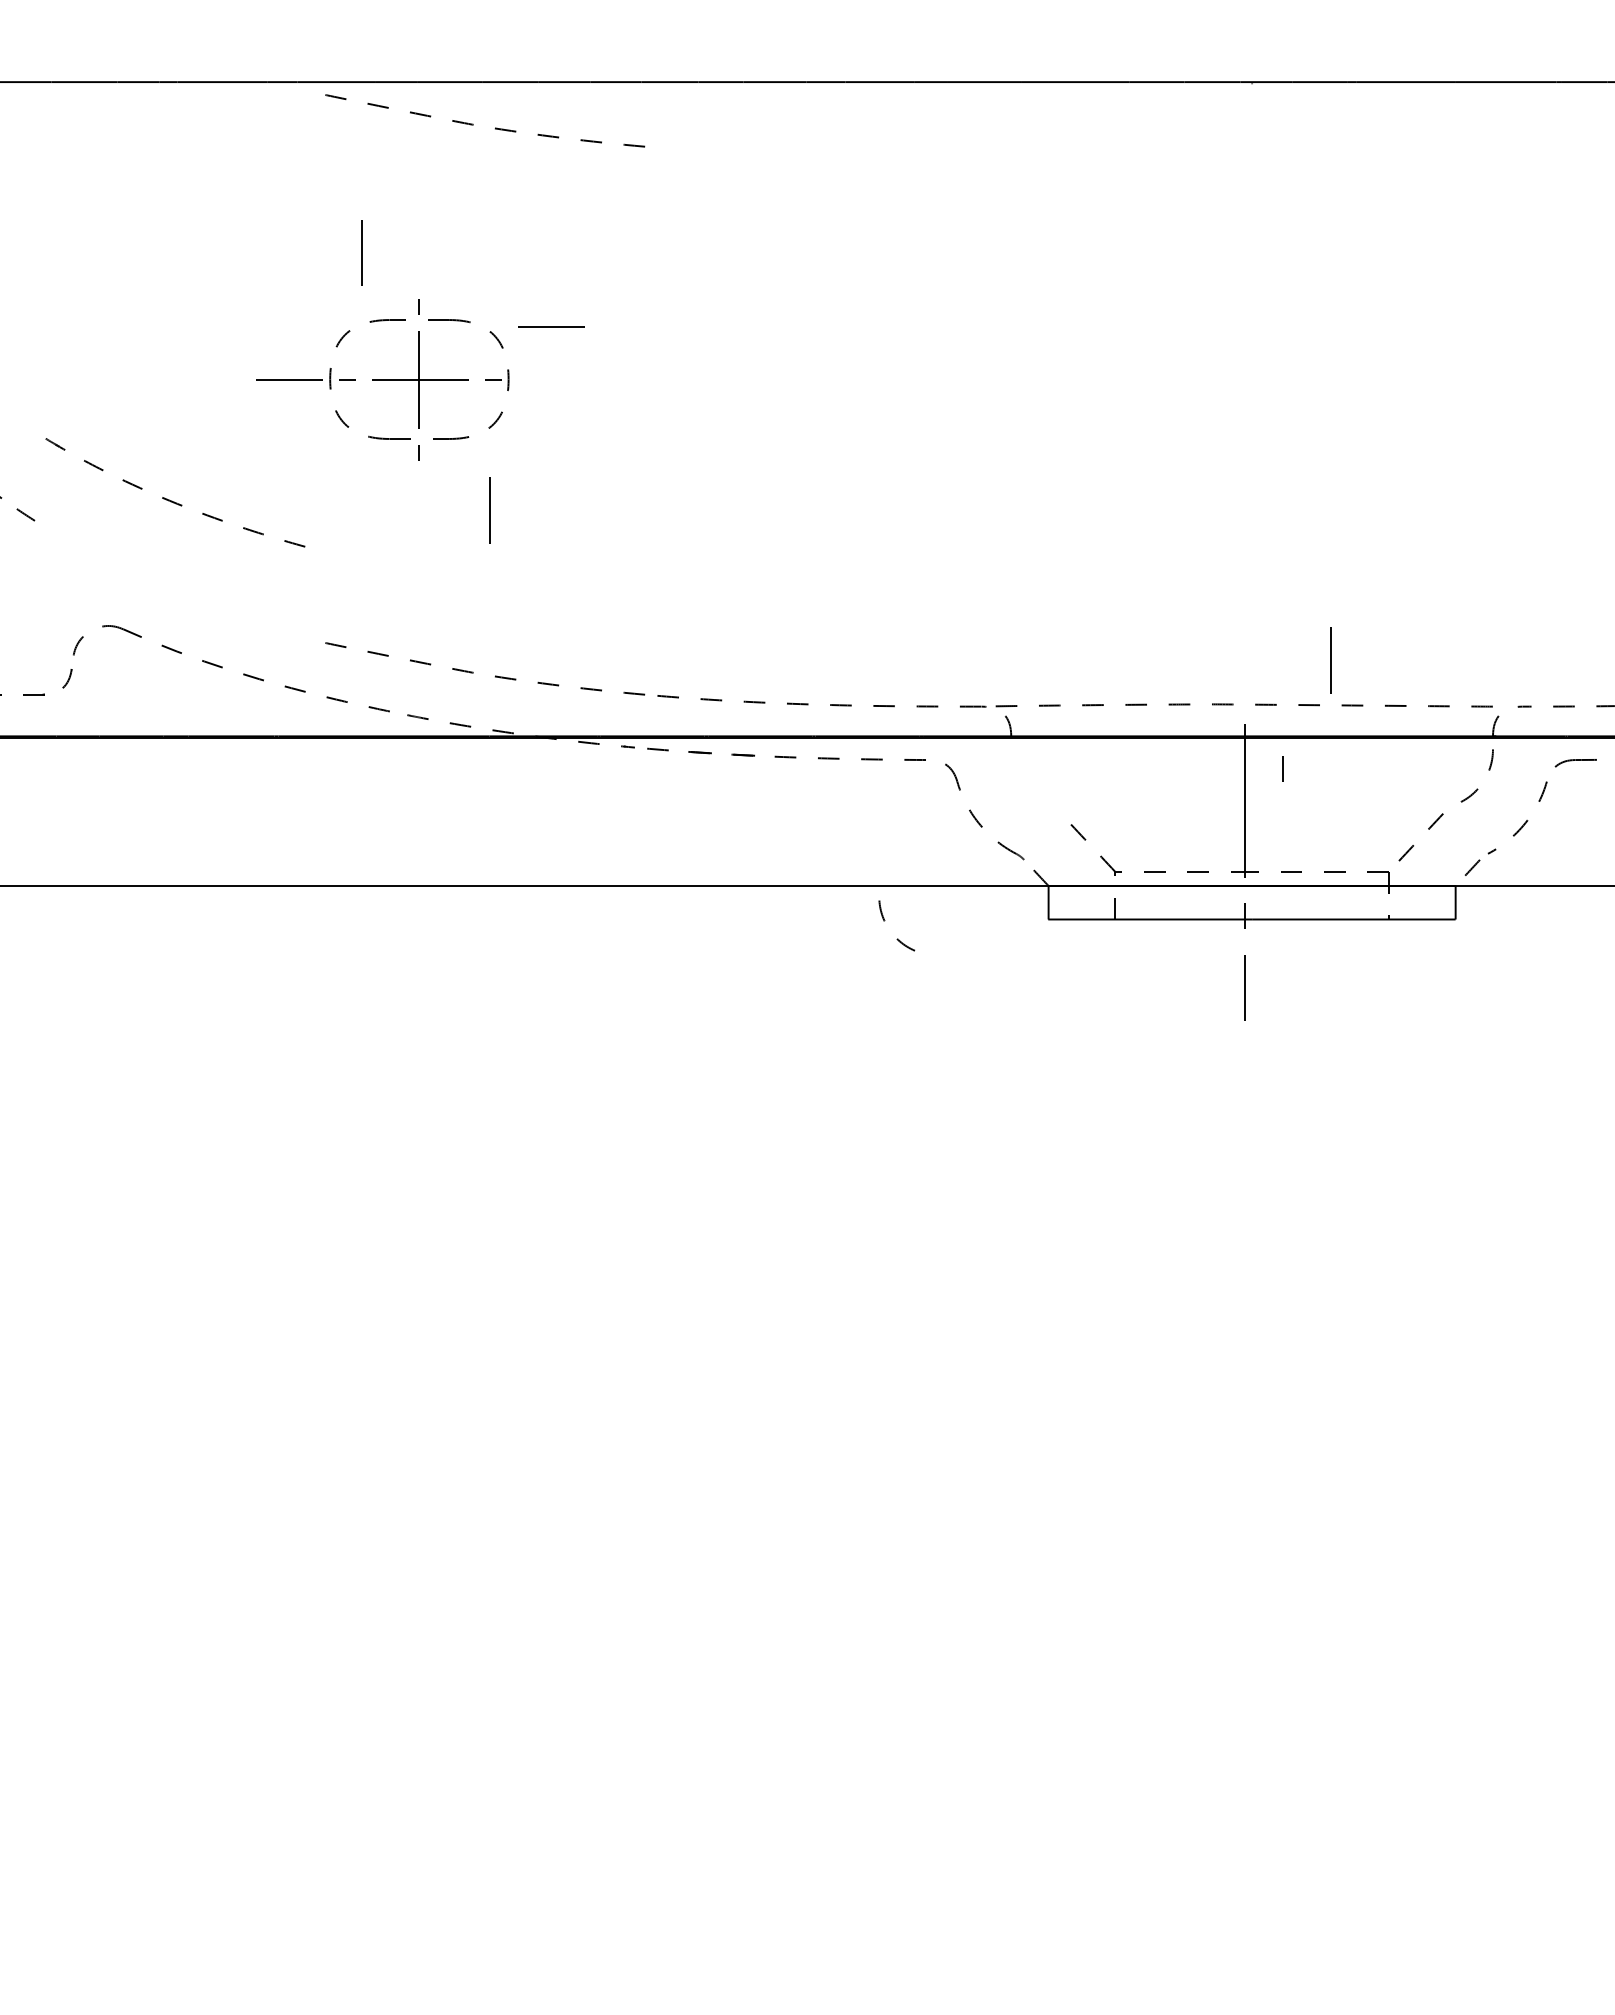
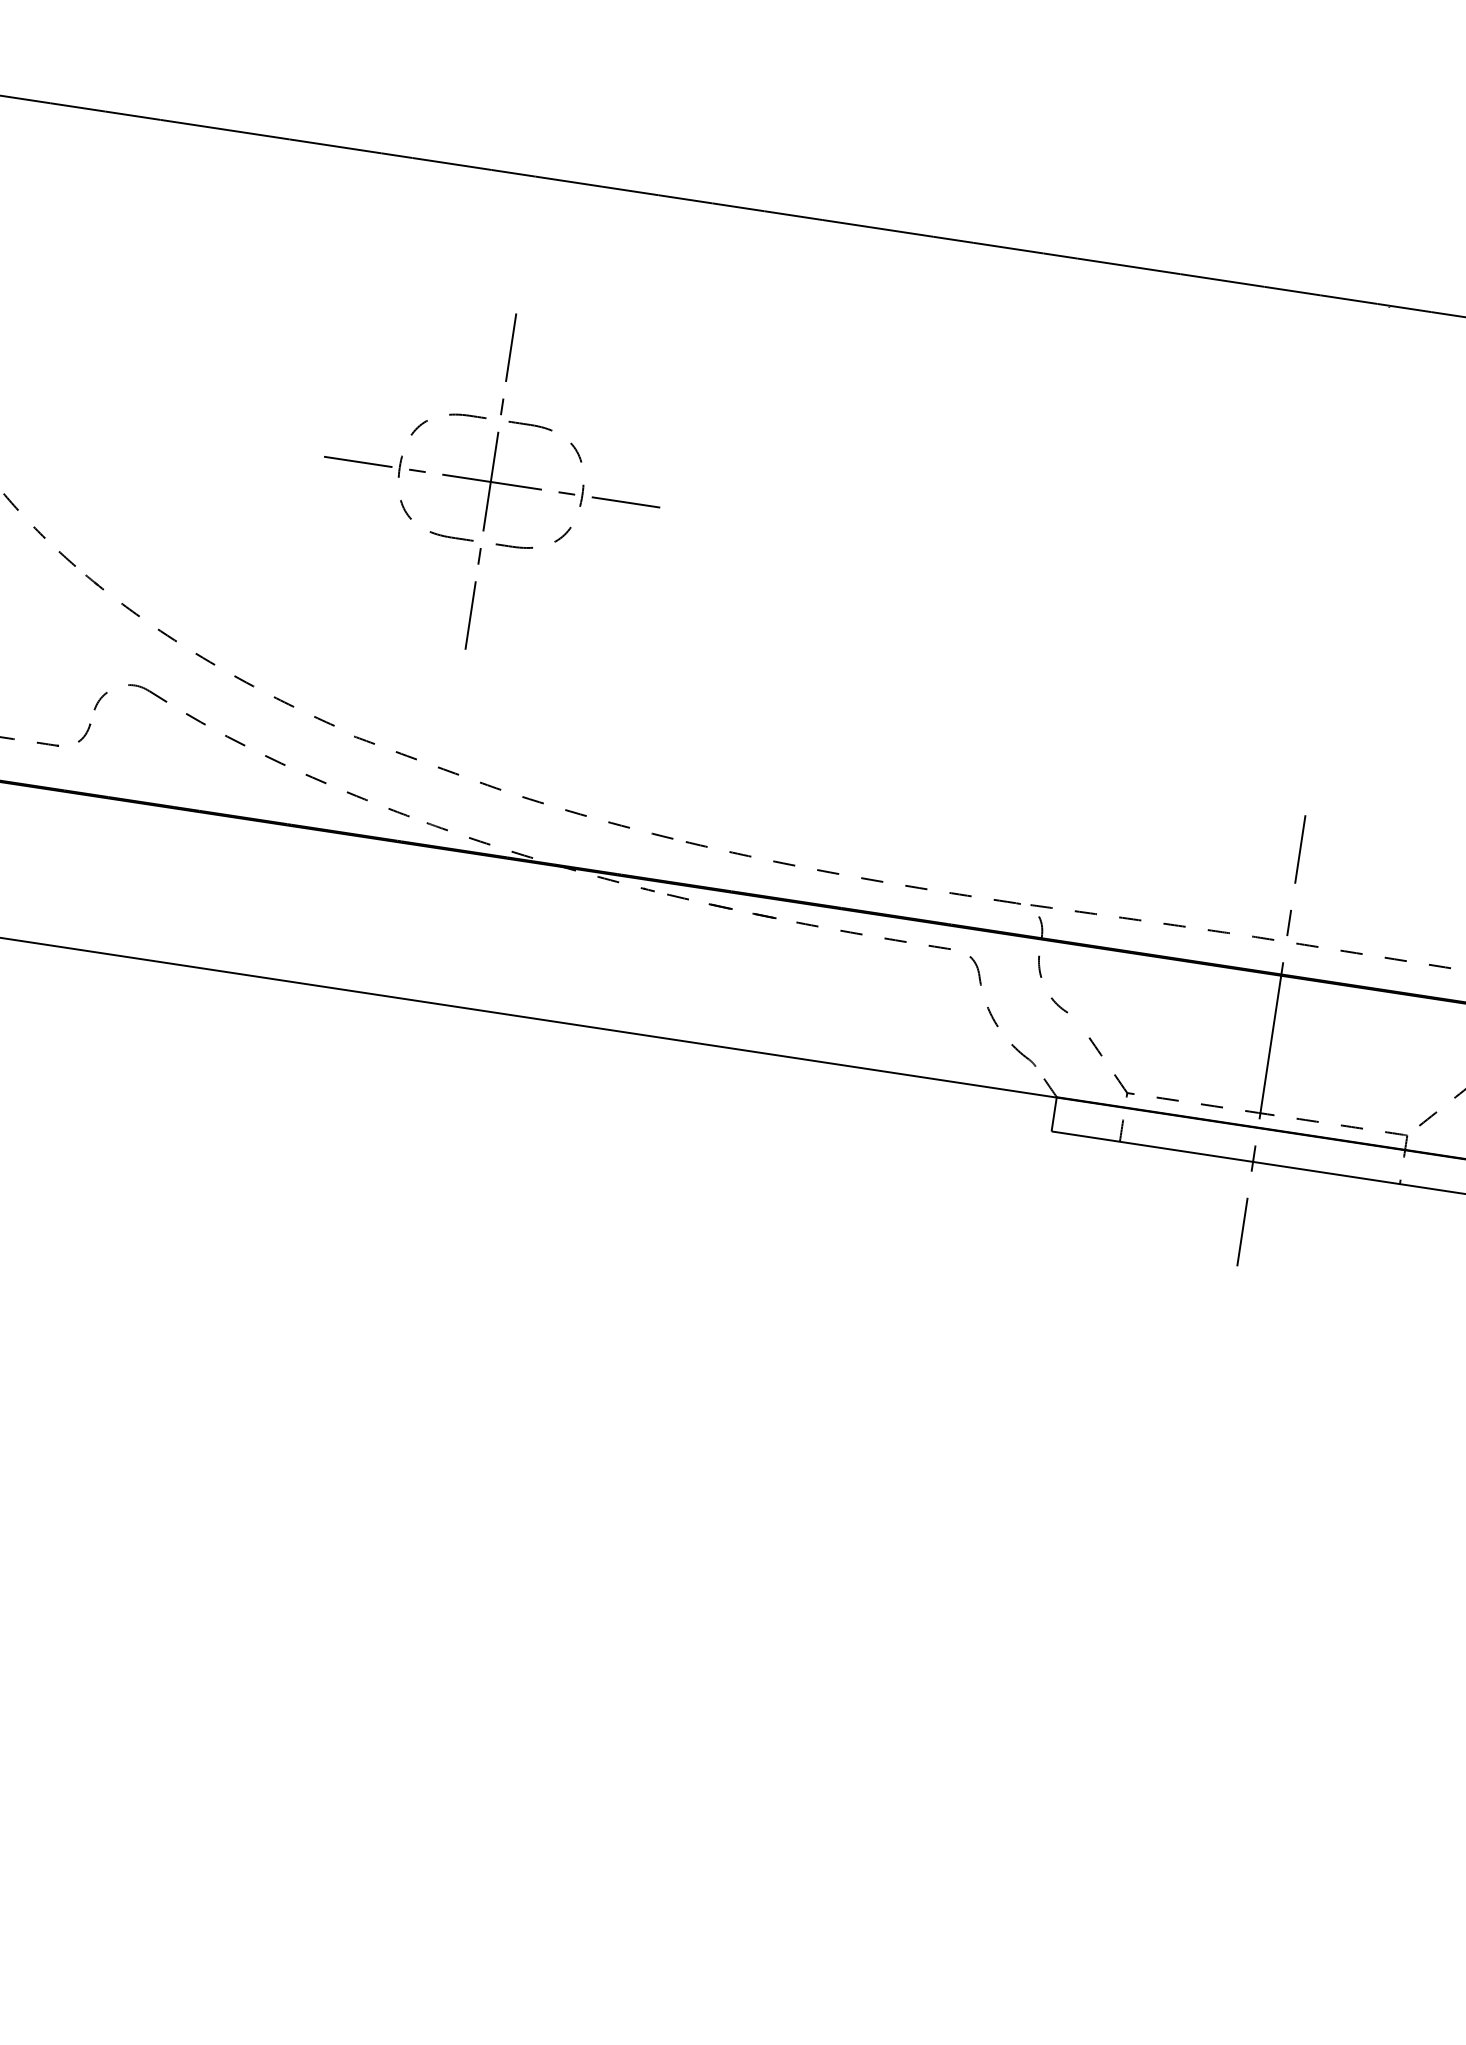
part: (495, 127) -> (608, 235), removed
line: (361, 252) -> (510, 347), moved
line: (551, 326) -> (626, 501), moved
part: (172, 500) -> (205, 658), moved
line: (489, 510) -> (469, 615), moved
line: (1330, 660) -> (1299, 849), moved
line: (1282, 768) -> (1288, 922), moved
part: (885, 920) -> (1042, 977), moved

